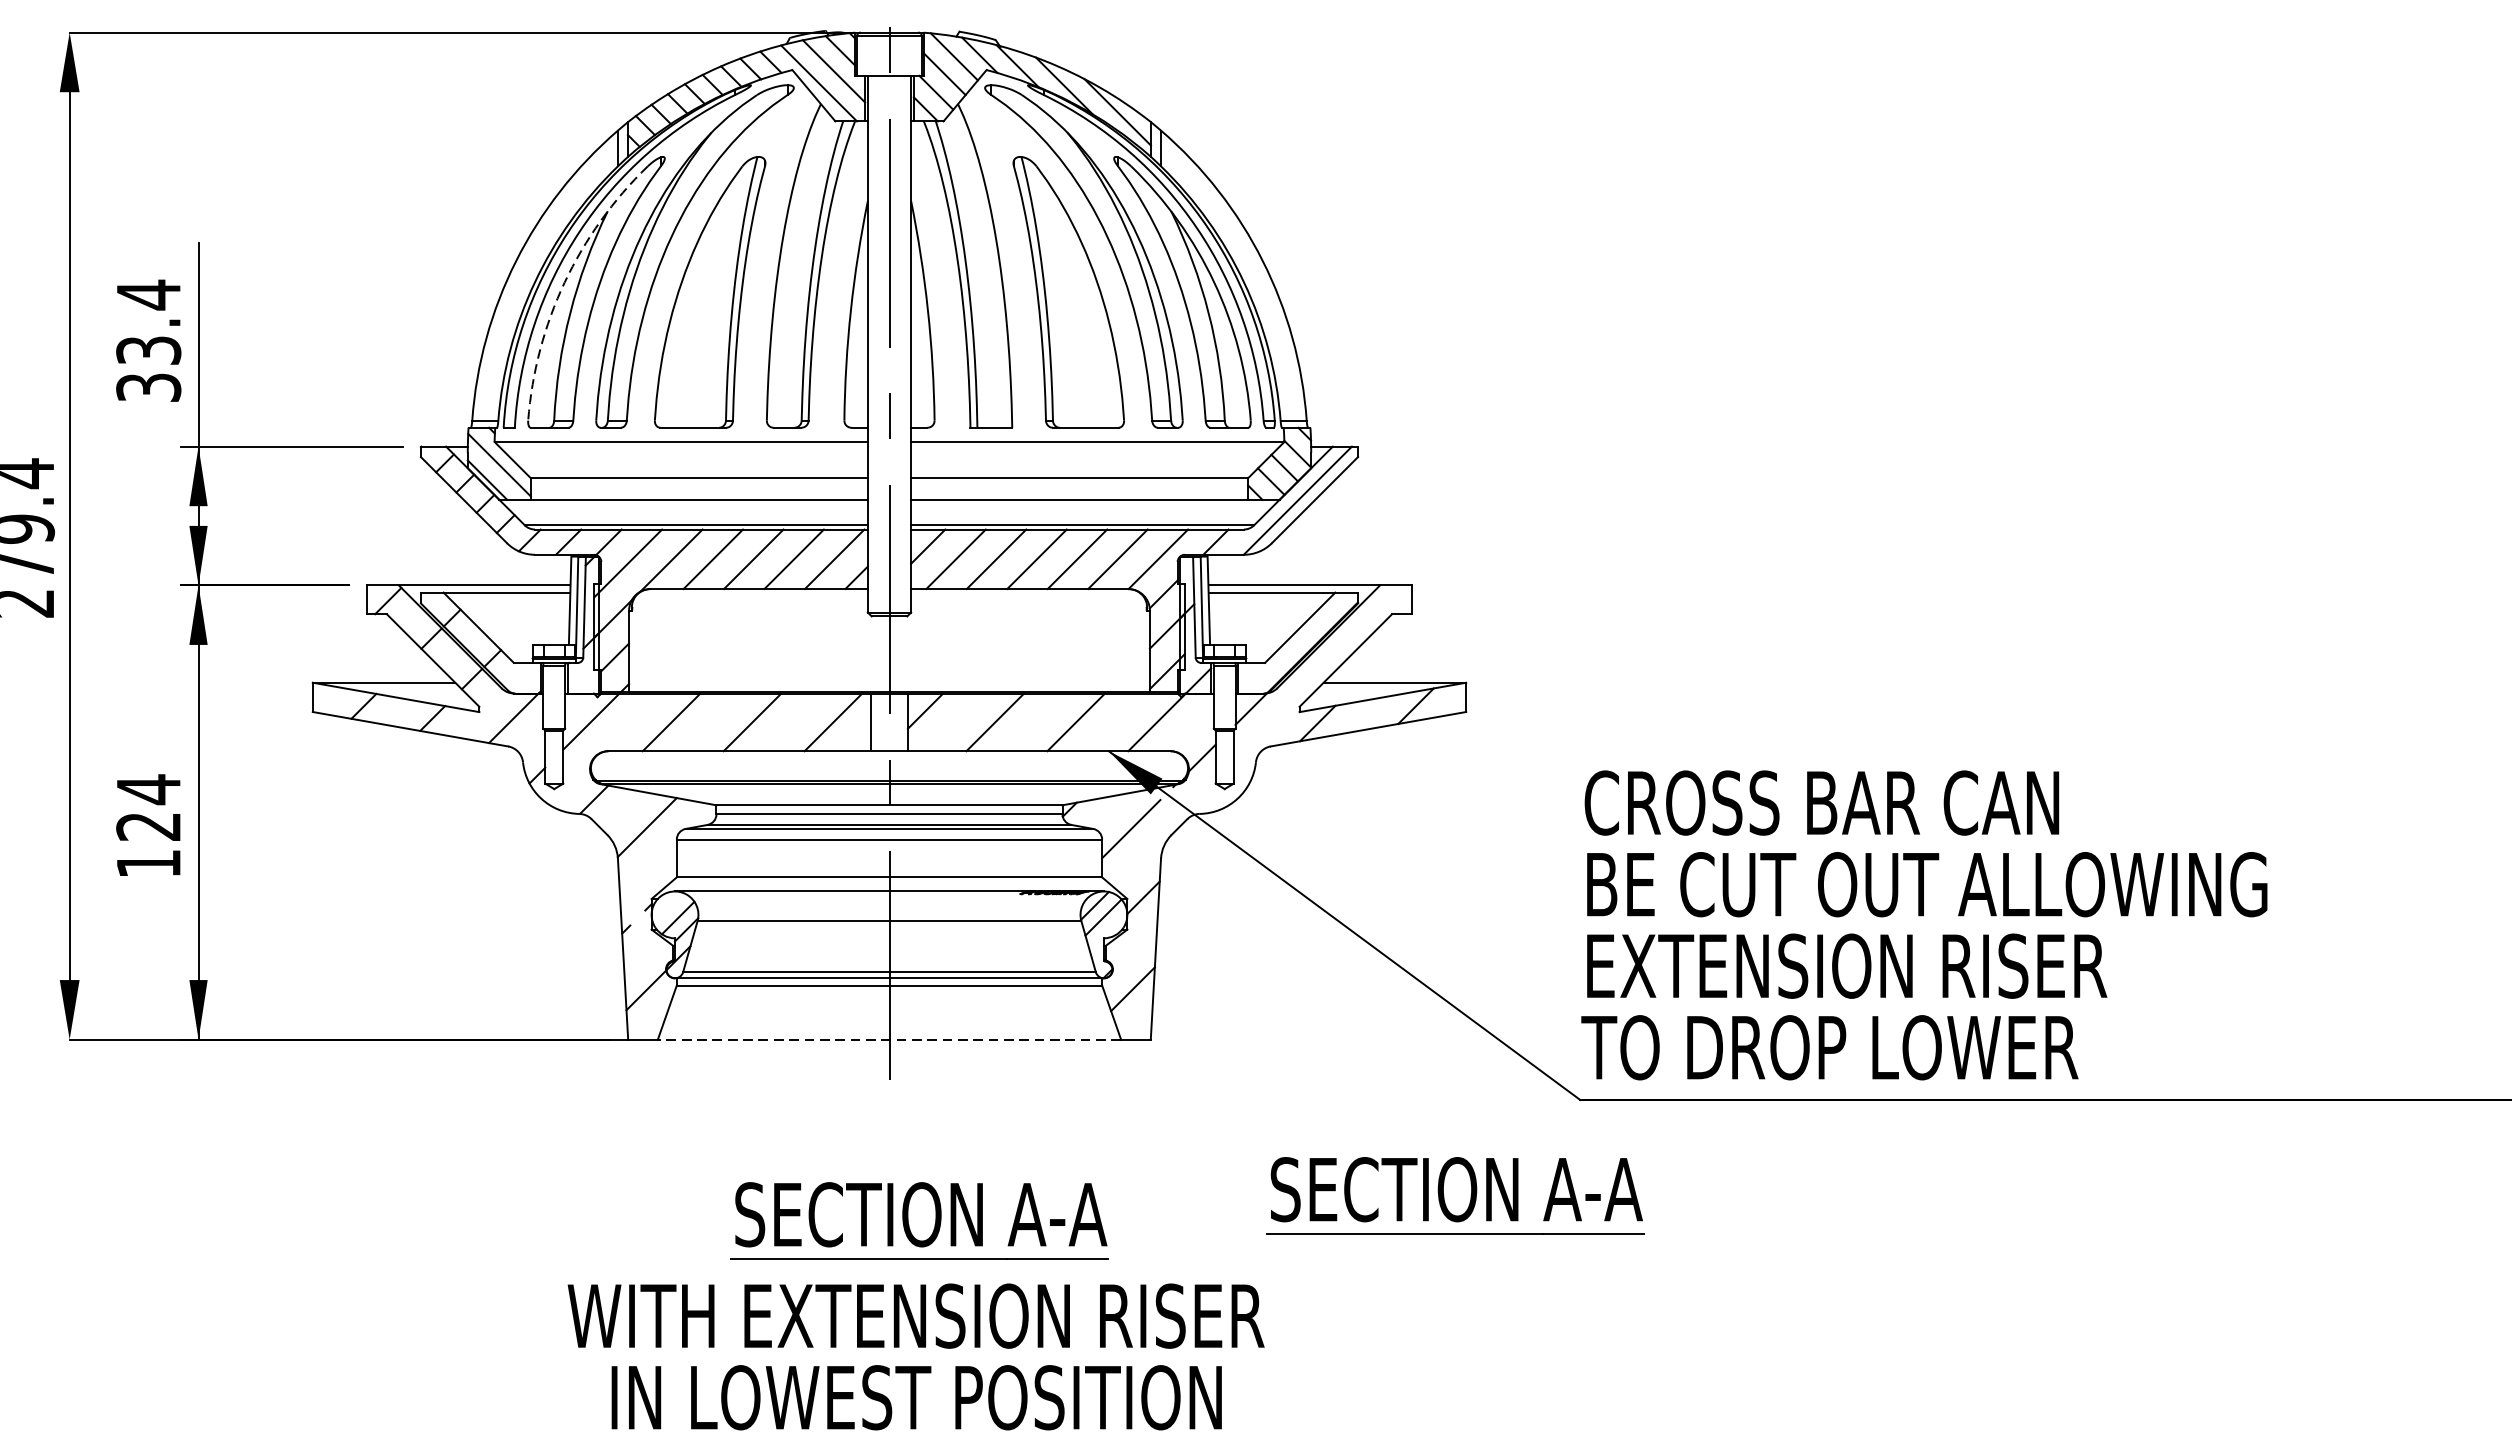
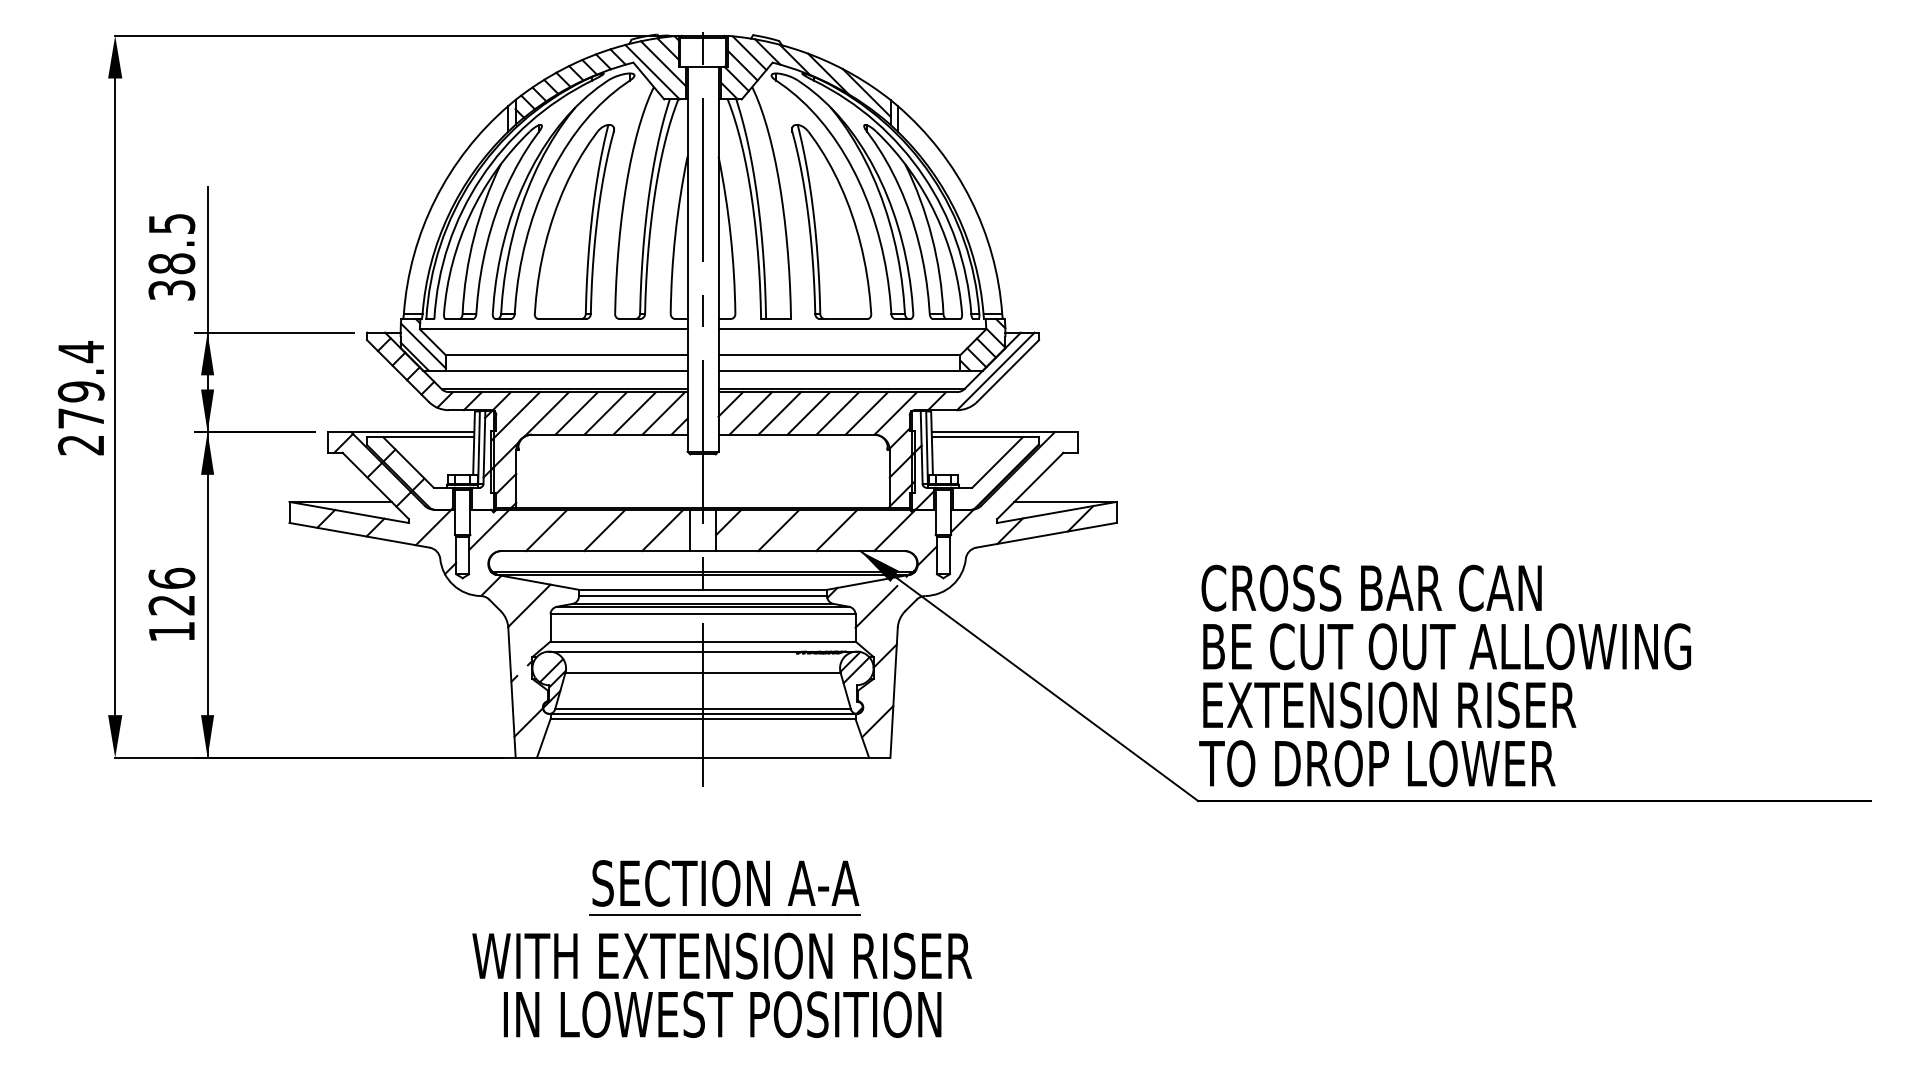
arc: (565, 281) -> (470, 214), dashed -> solid
text: (148, 322) -> (171, 243), 33.4 -> 38.5
text: (148, 789) -> (171, 578), 124 -> 126
line: (888, 1039) -> (702, 757), dashed -> solid
part: (1454, 1195) -> (1108, 869), removed

